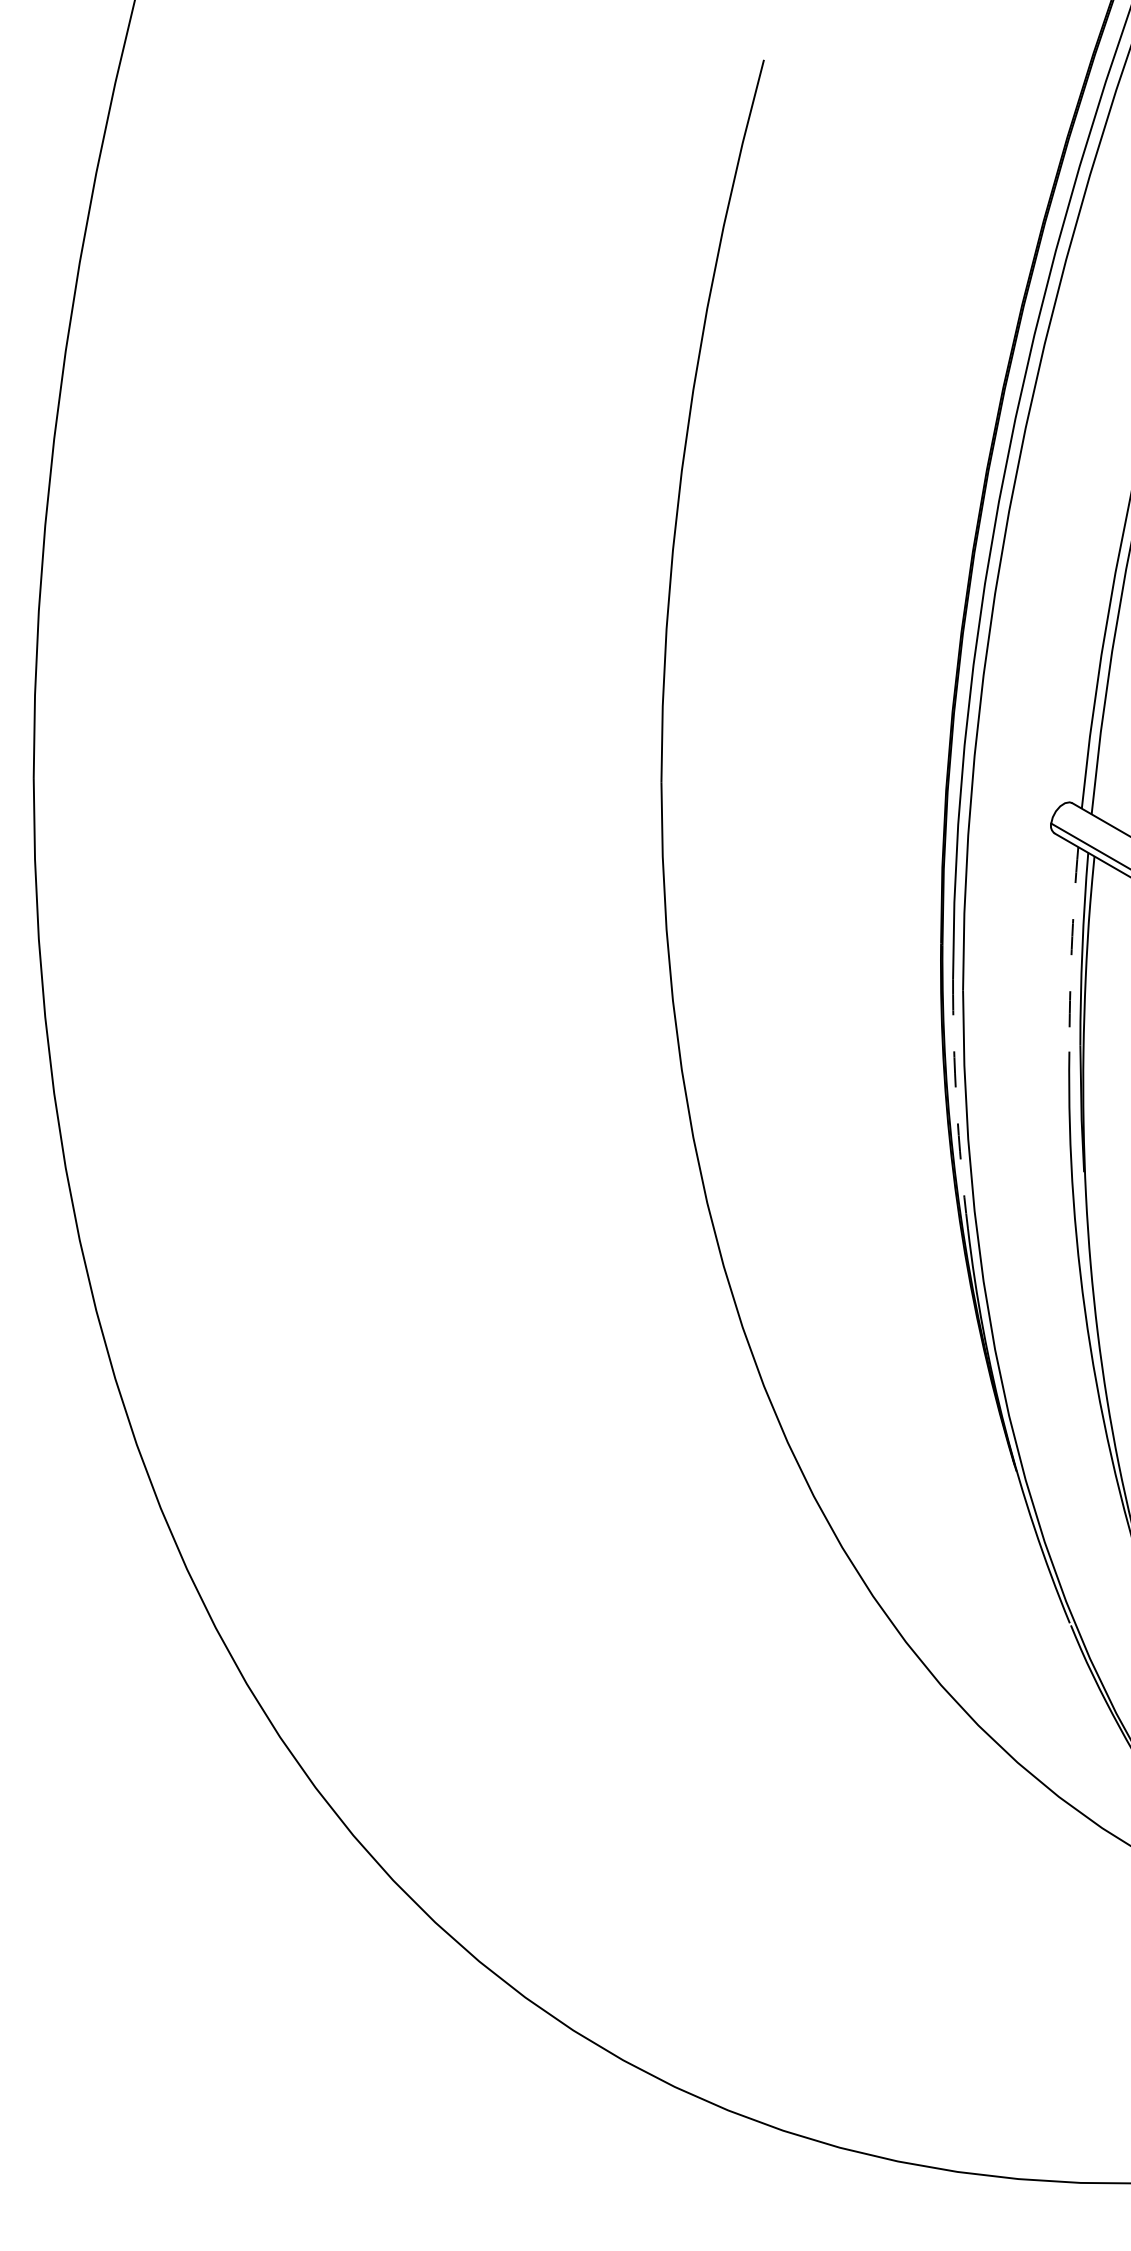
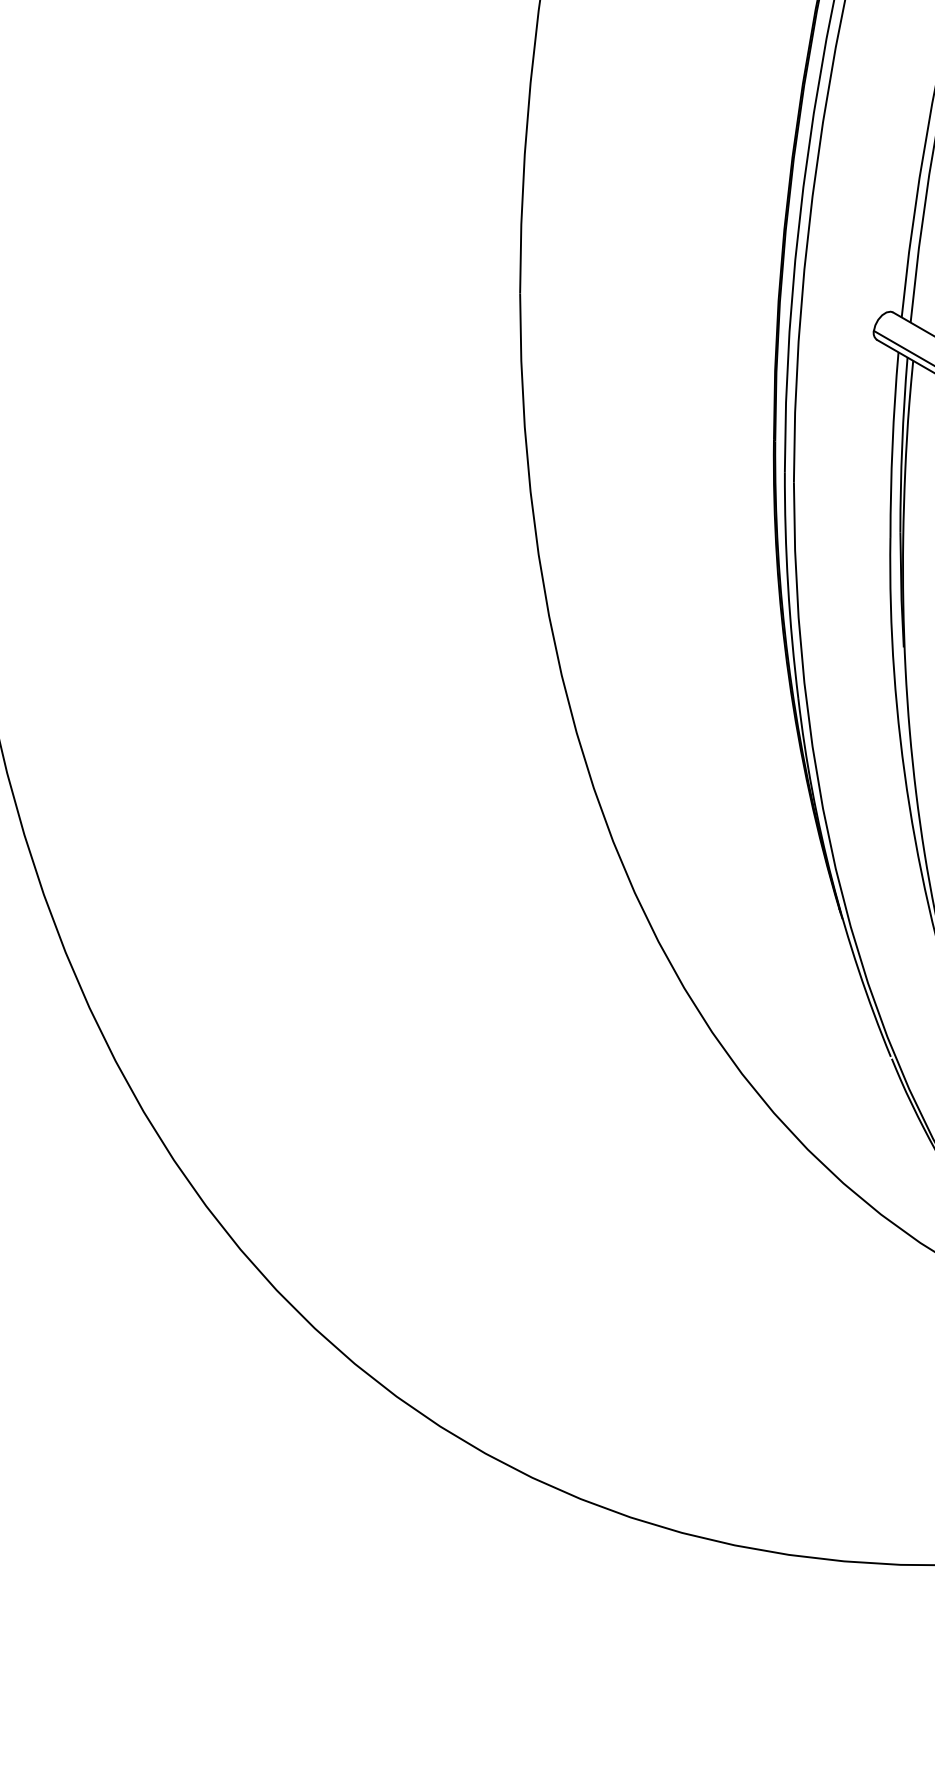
arc: (1071, 949) -> (892, 445), dashed -> solid
arc: (956, 1104) -> (787, 585), dashed -> solid

